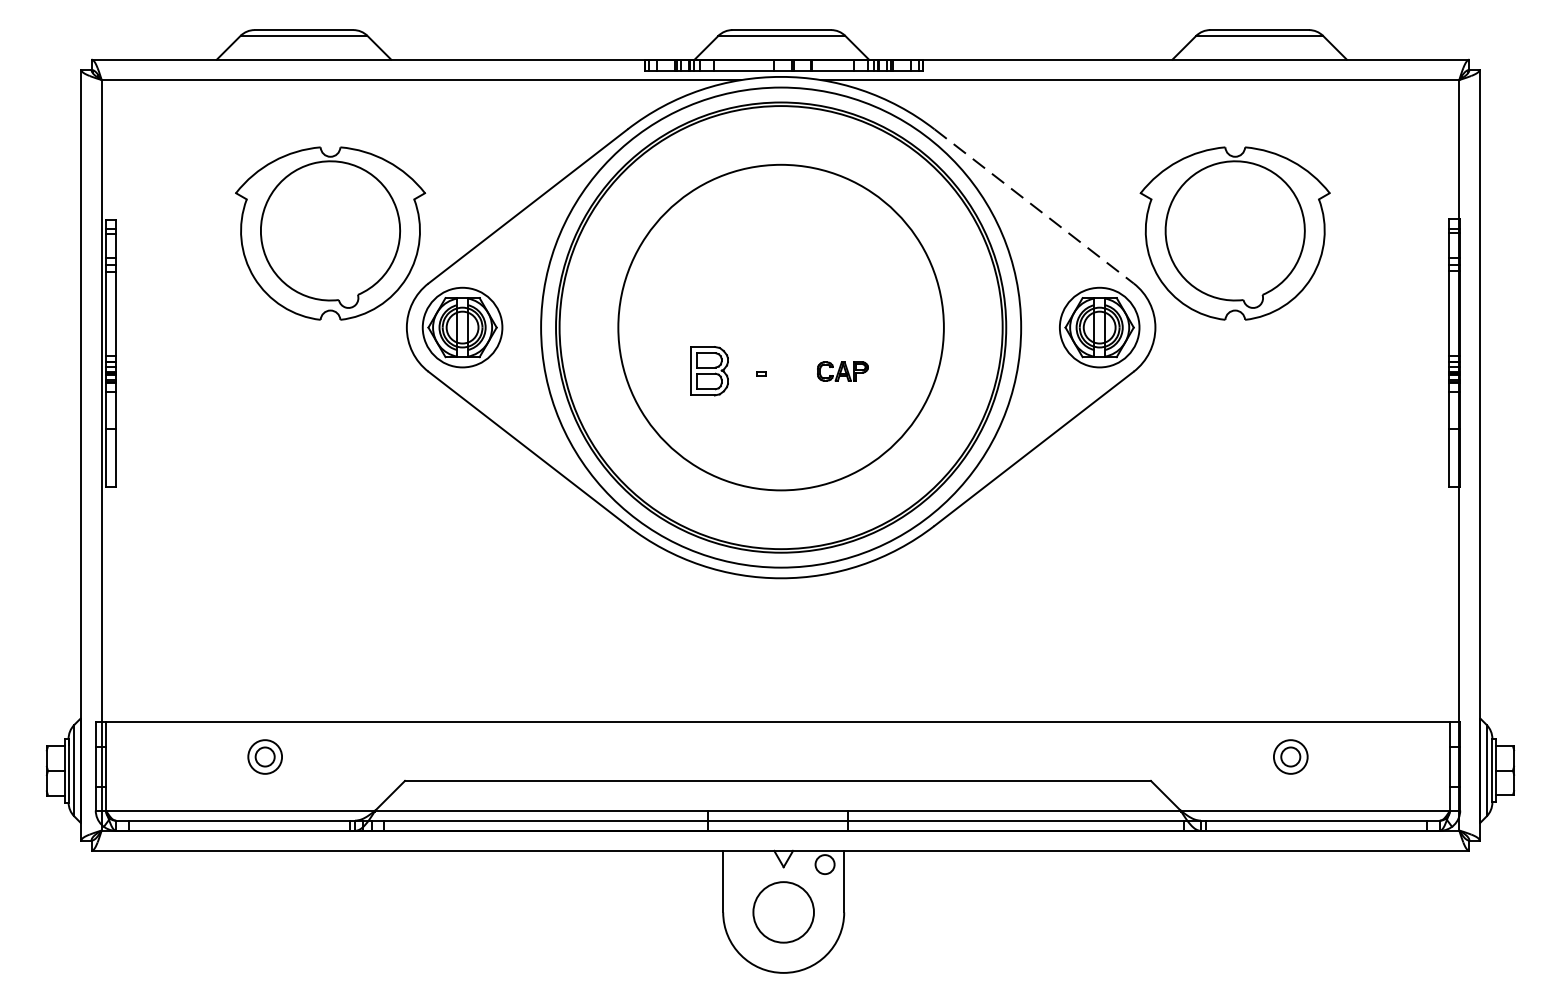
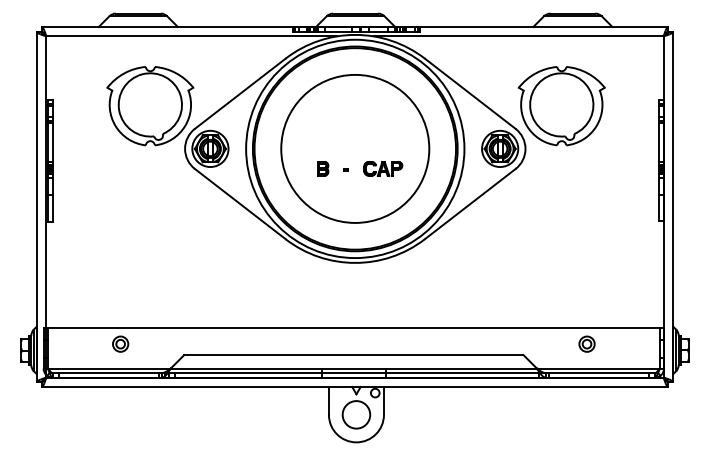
line: (1034, 207) -> (470, 94), dashed -> solid
part: (711, 370) -> (323, 168), size x0.62
part: (843, 370) -> (383, 168), size x1.67

